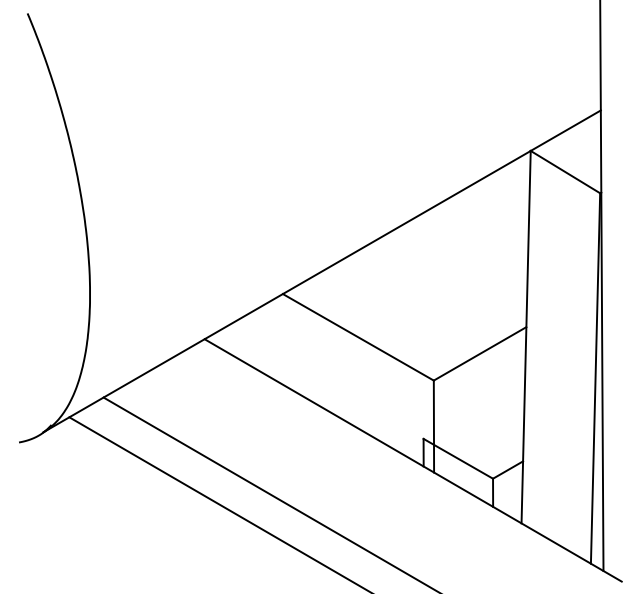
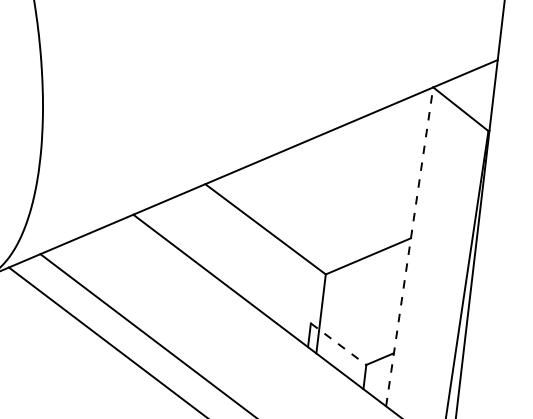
line: (526, 336) -> (410, 246), solid -> dashed
line: (458, 459) -> (338, 344), solid -> dashed

